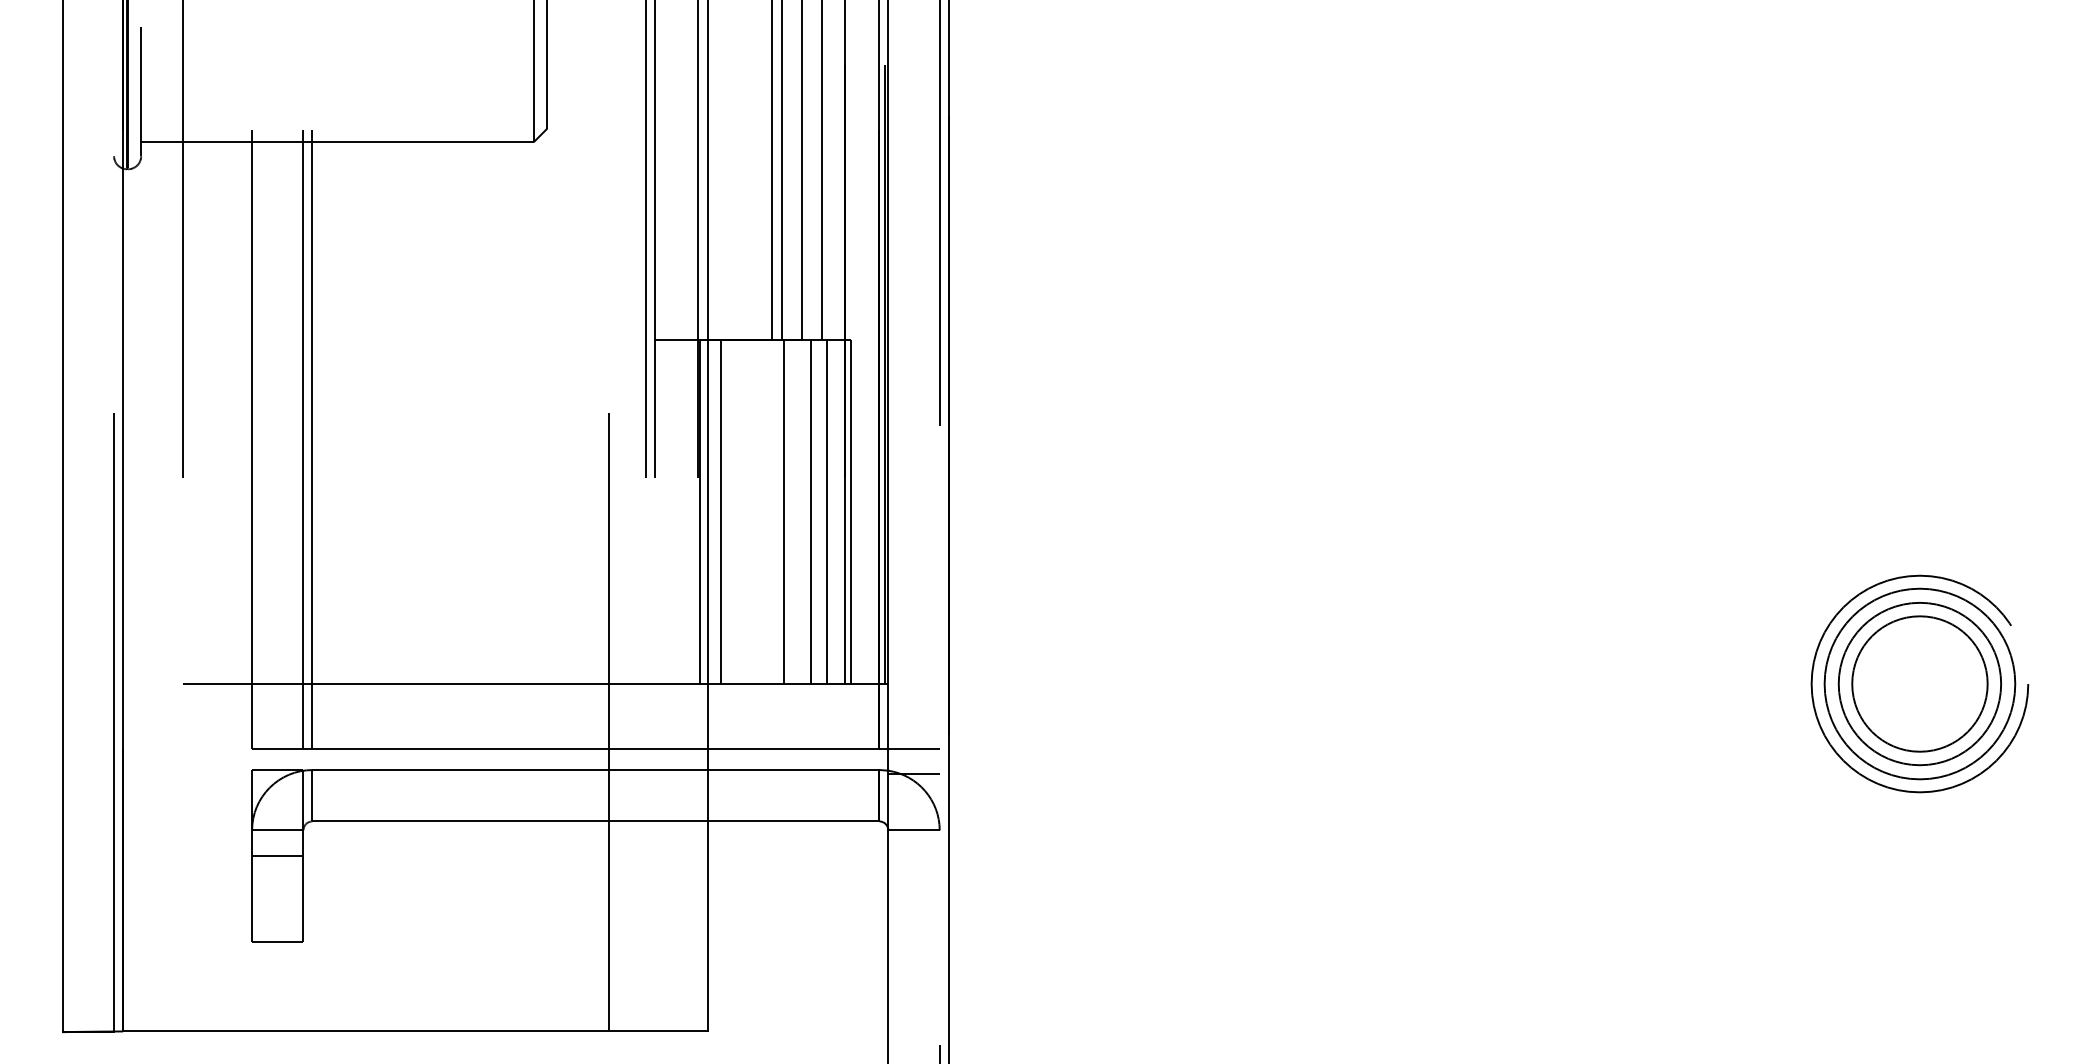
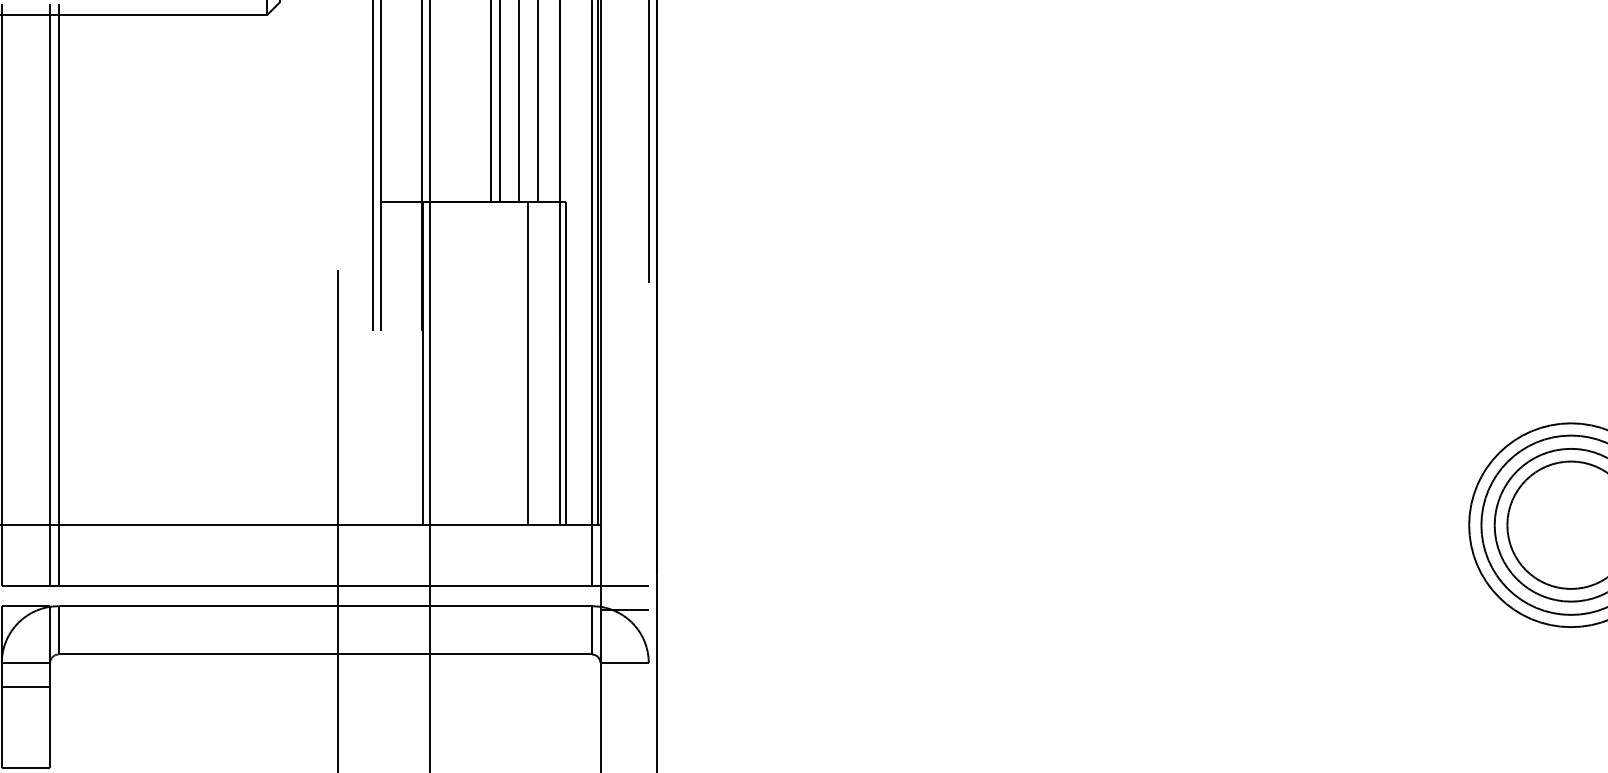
line: (720, 512) -> (442, 363), removed
line: (784, 512) -> (502, 363), removed
line: (827, 512) -> (543, 363), removed

